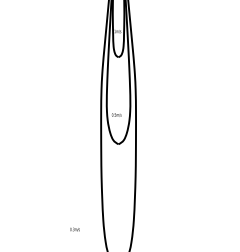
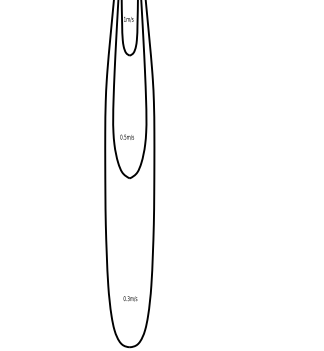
text: (74, 229) -> (129, 298), moved

